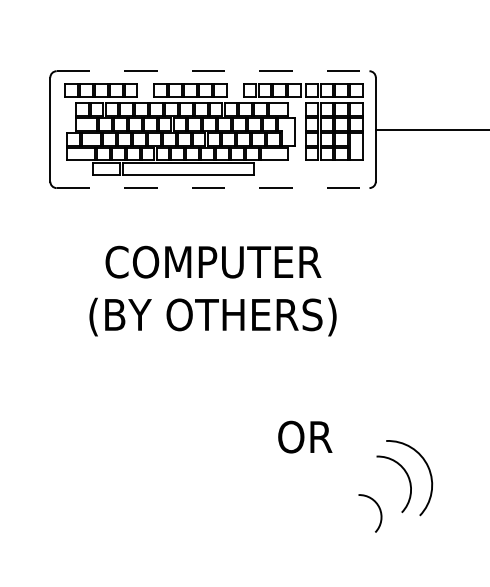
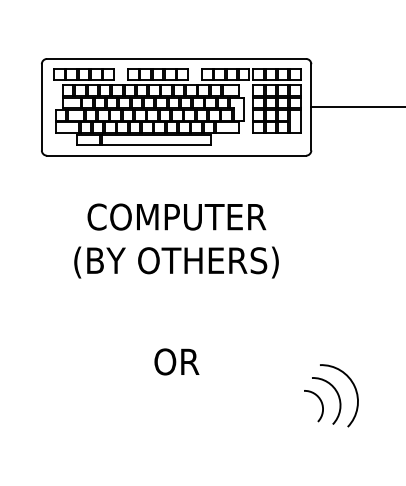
line: (214, 70) -> (177, 58), dashed -> solid
line: (214, 187) -> (177, 155), dashed -> solid
text: (304, 436) -> (176, 361), moved
arc: (379, 513) -> (321, 406), moved

